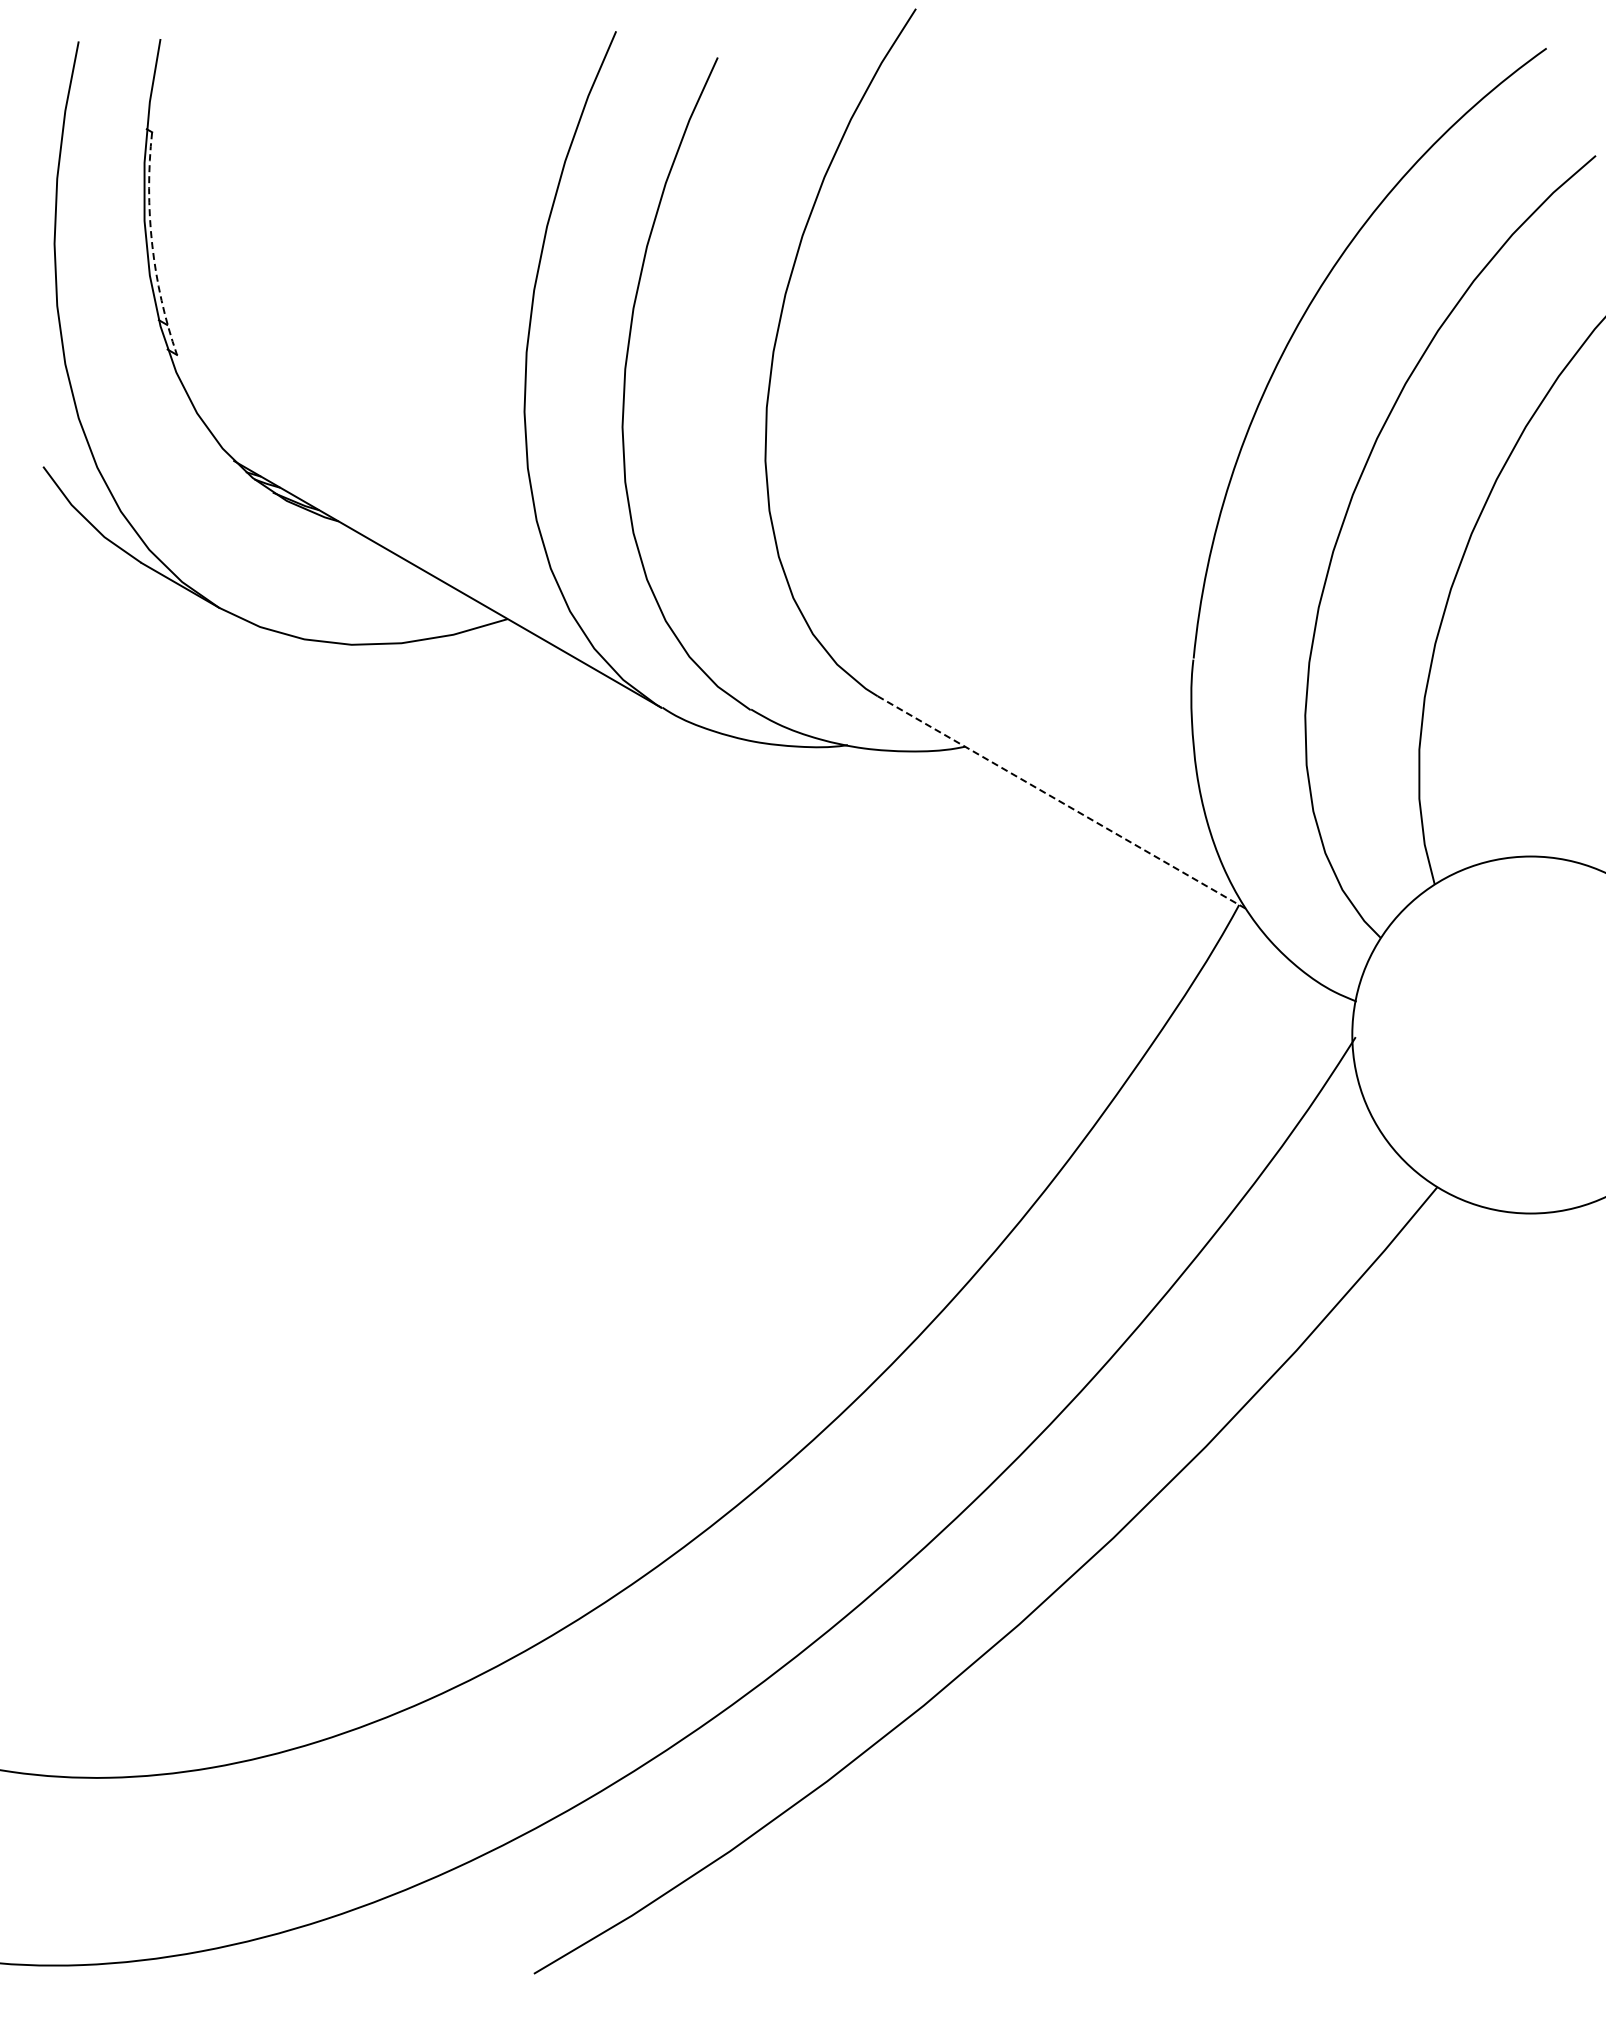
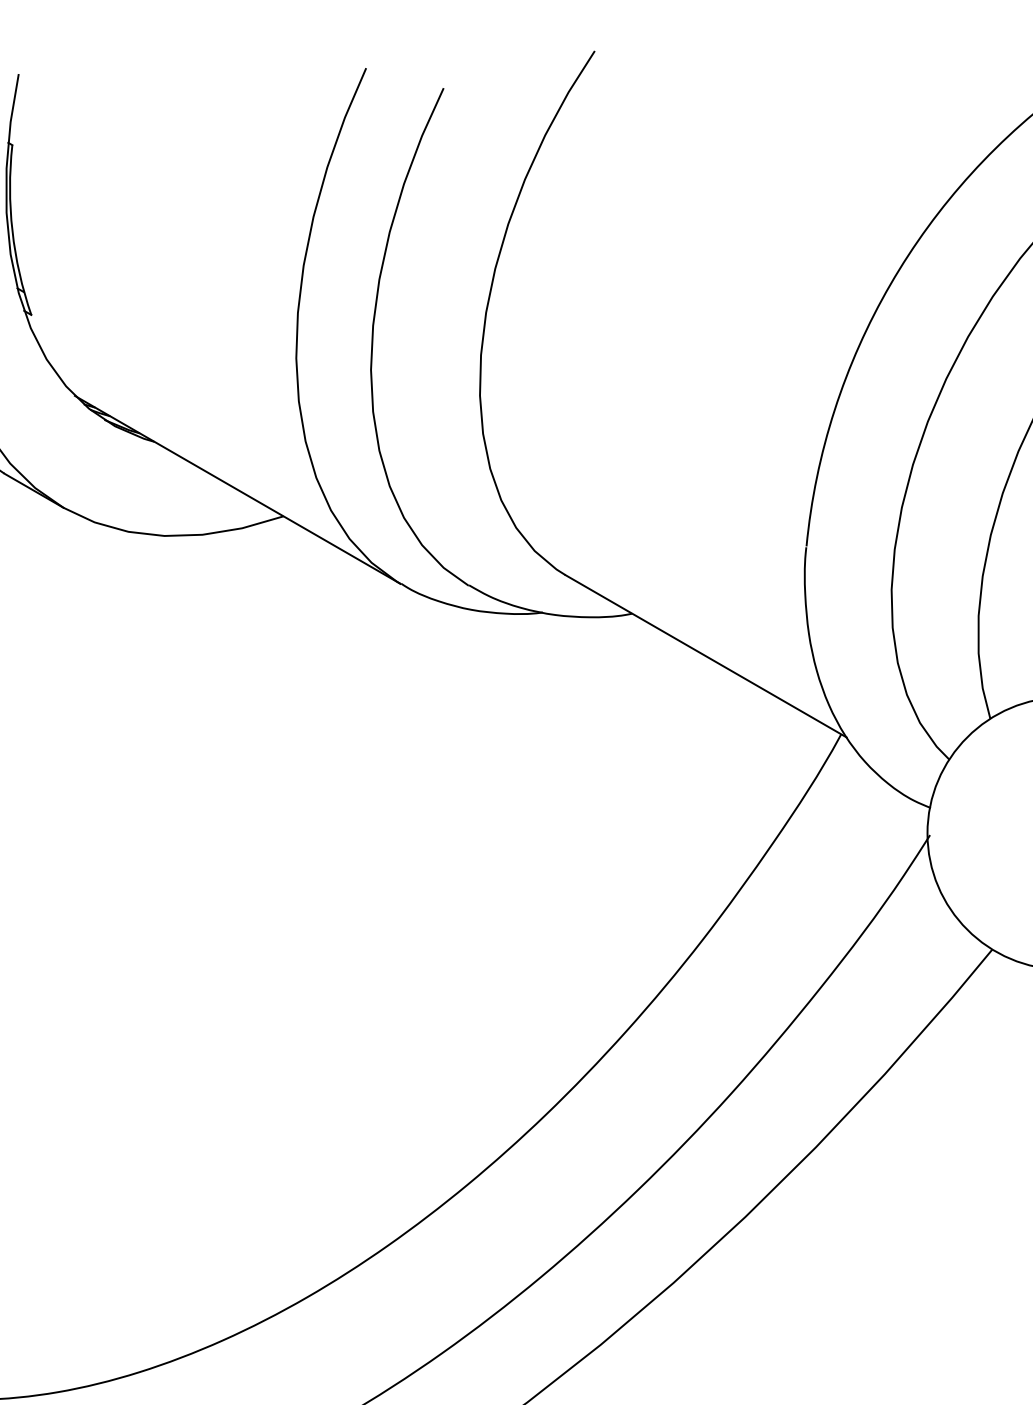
arc: (152, 245) -> (12, 231), dashed -> solid
line: (1061, 802) -> (705, 656), dashed -> solid

